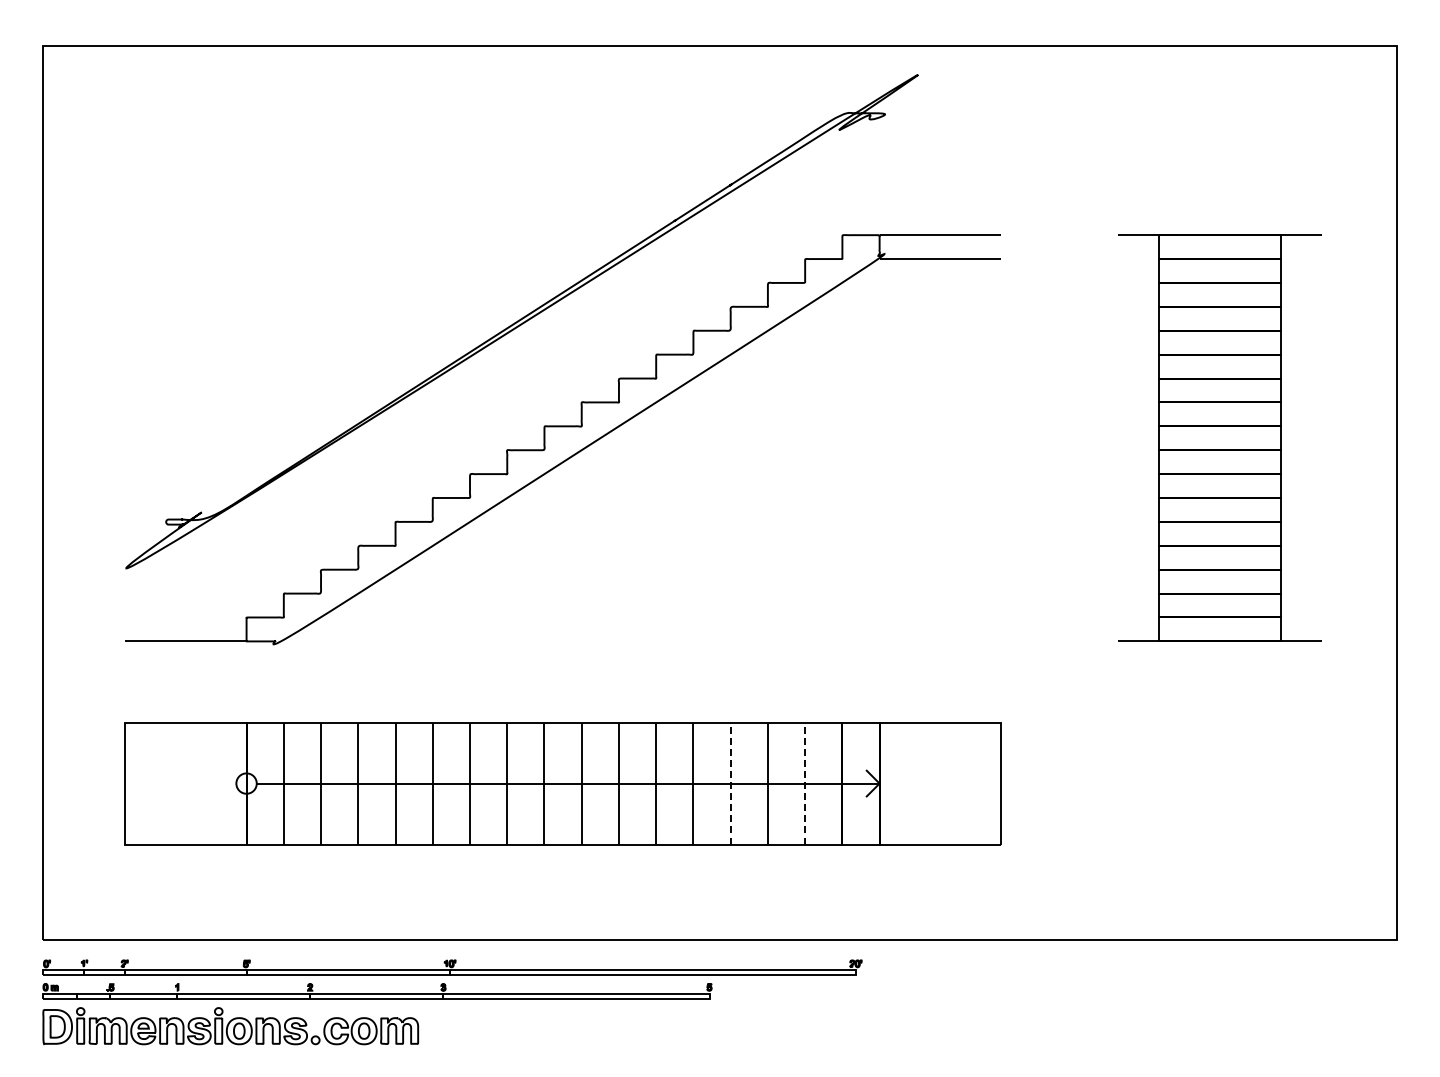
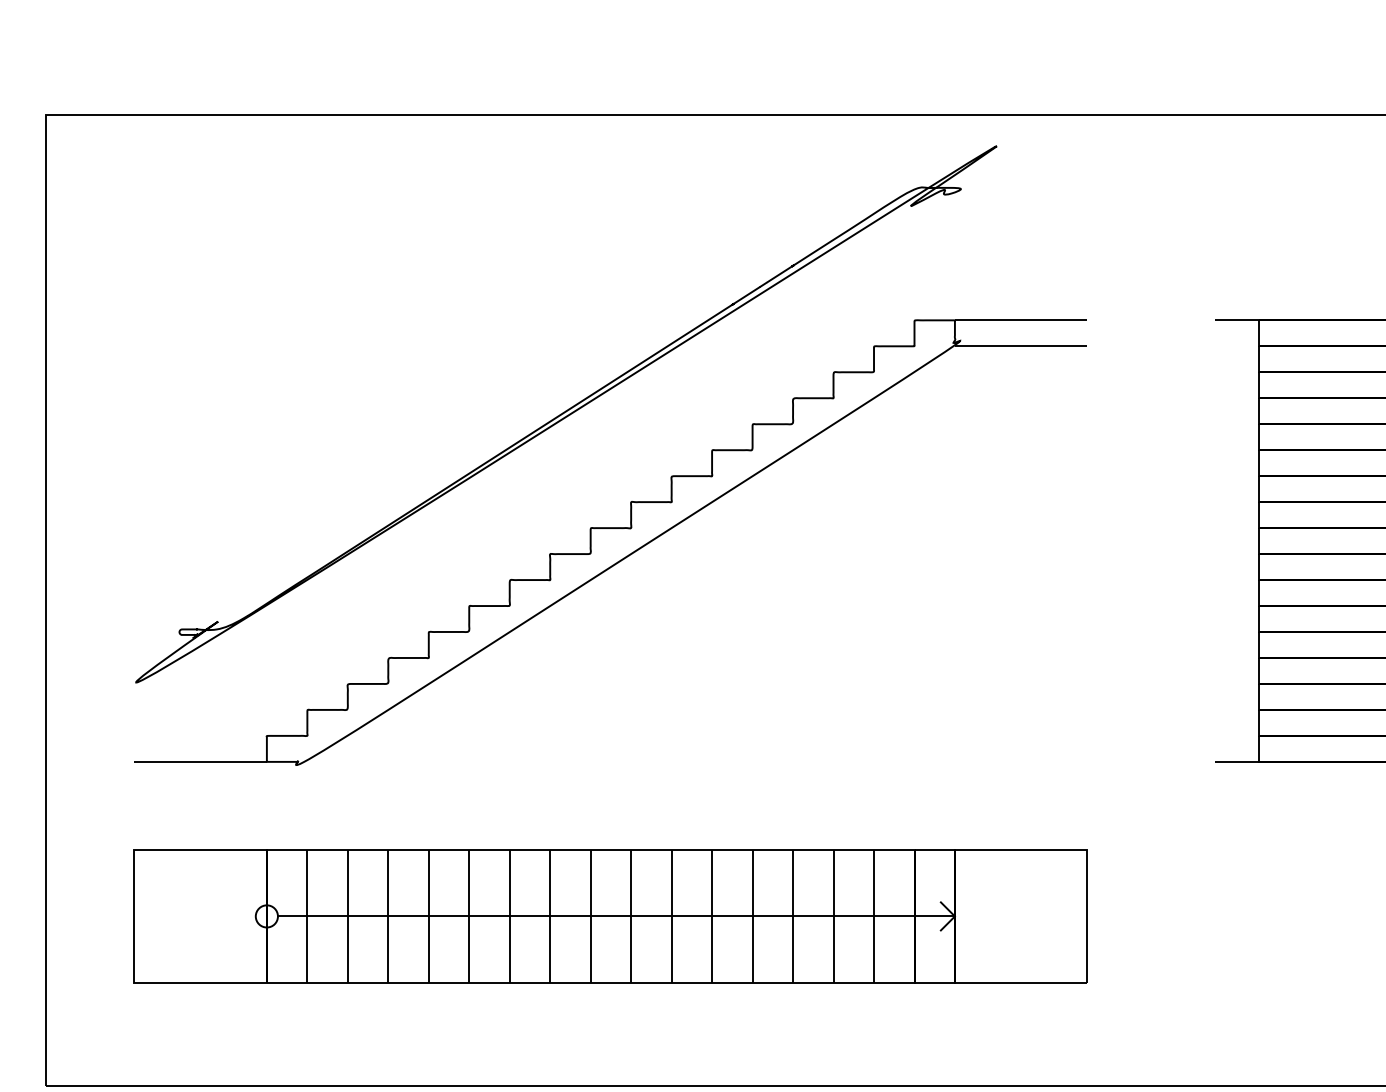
line: (730, 783) -> (792, 916), dashed -> solid
line: (805, 783) -> (874, 916), dashed -> solid

